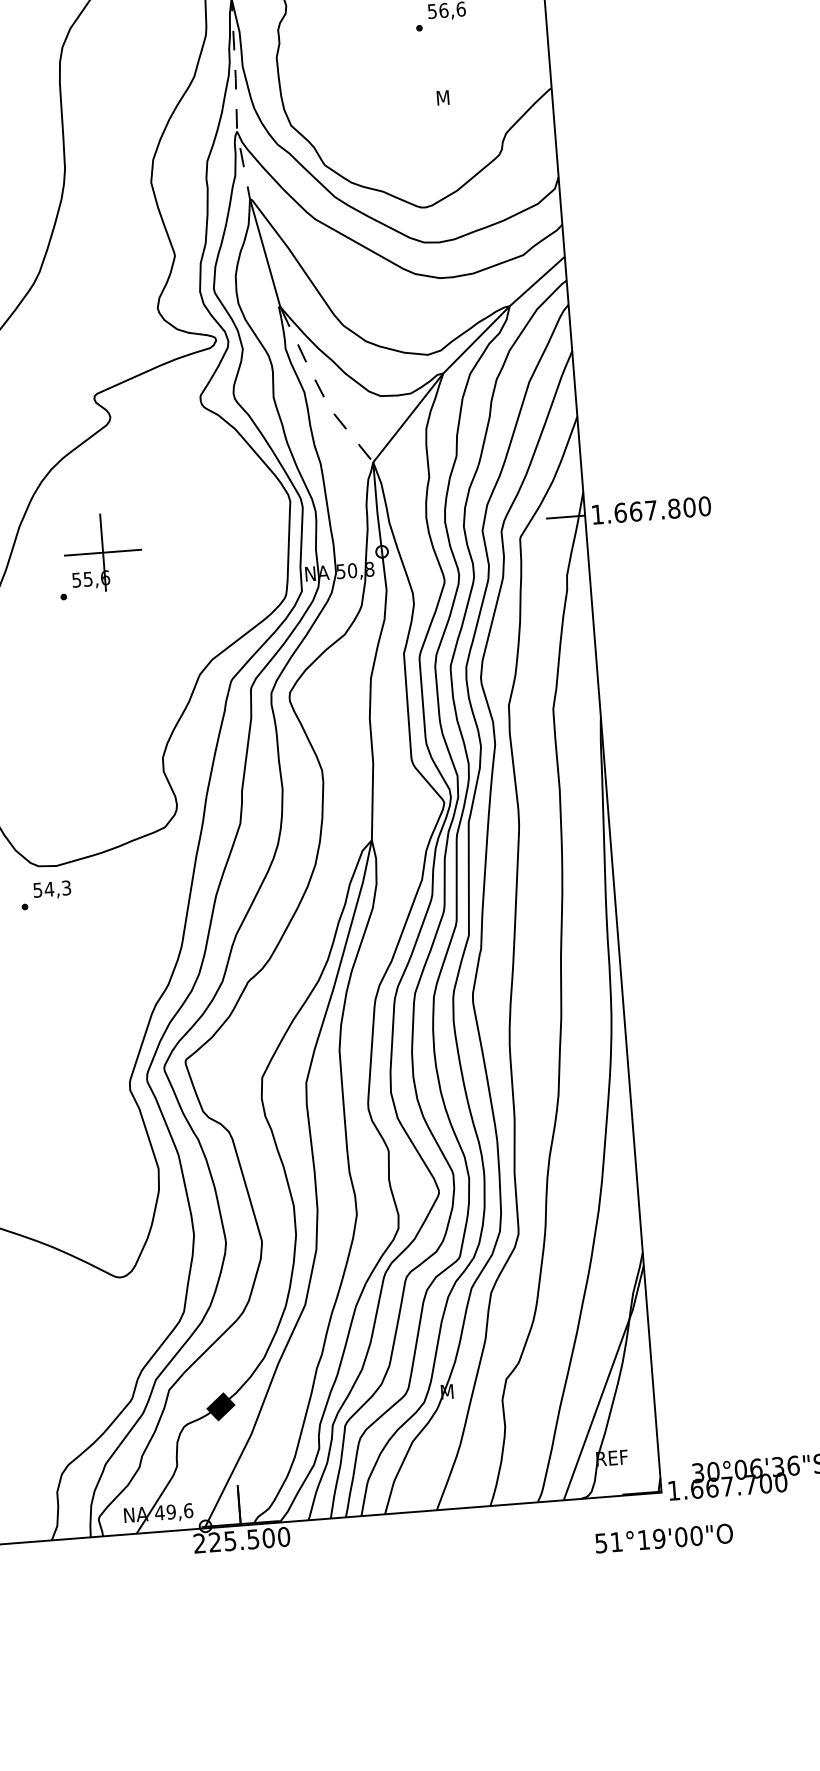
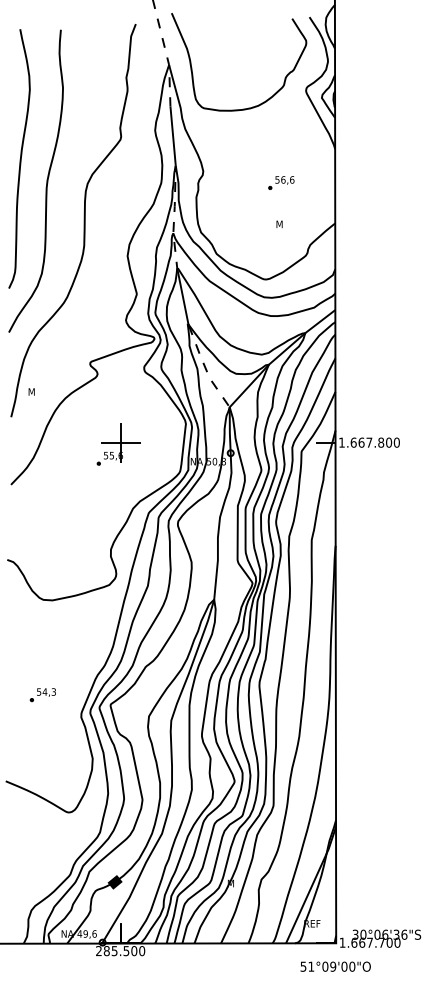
part: (99, 556) -> (118, 444), moved
part: (44, 896) -> (42, 695), moved
text: (644, 1539) -> (325, 966), 51°19'00"O -> 51°09'00"O
text: (214, 1543) -> (106, 951), 225.500 -> 285.500

